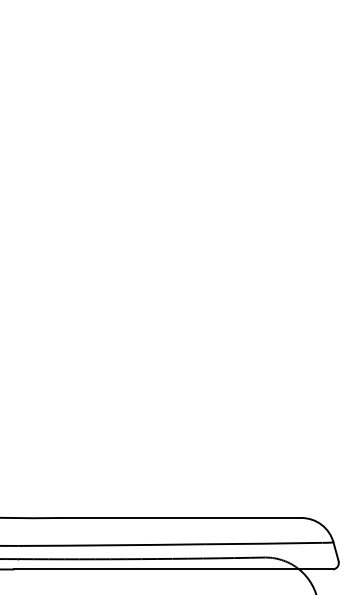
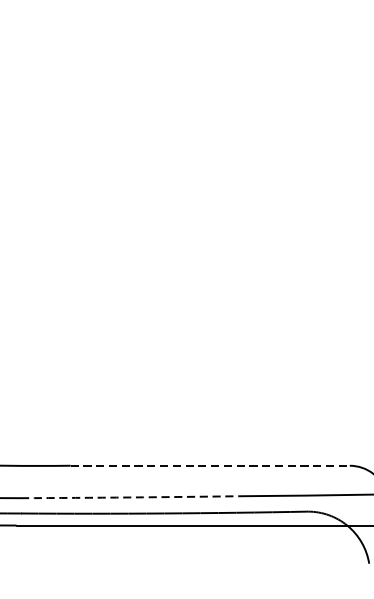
line: (181, 518) -> (210, 466), solid -> dashed
arc: (111, 545) -> (129, 497), solid -> dashed

